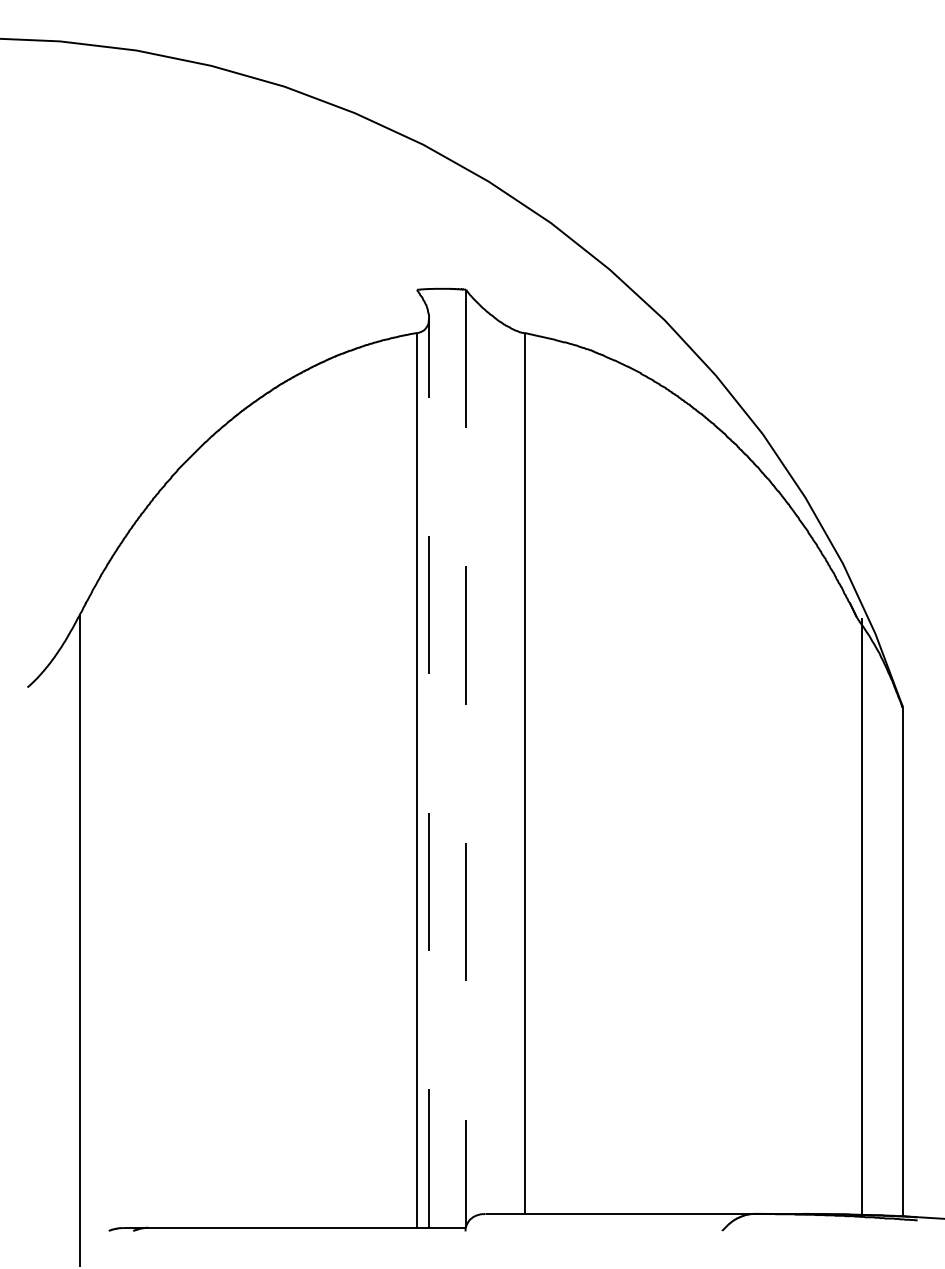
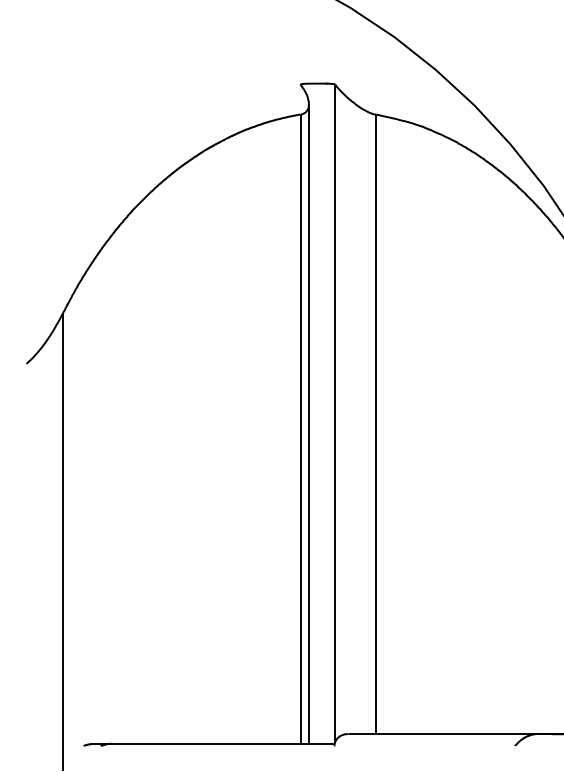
line: (466, 758) -> (335, 413), dashed -> solid
line: (429, 772) -> (309, 423), dashed -> solid

